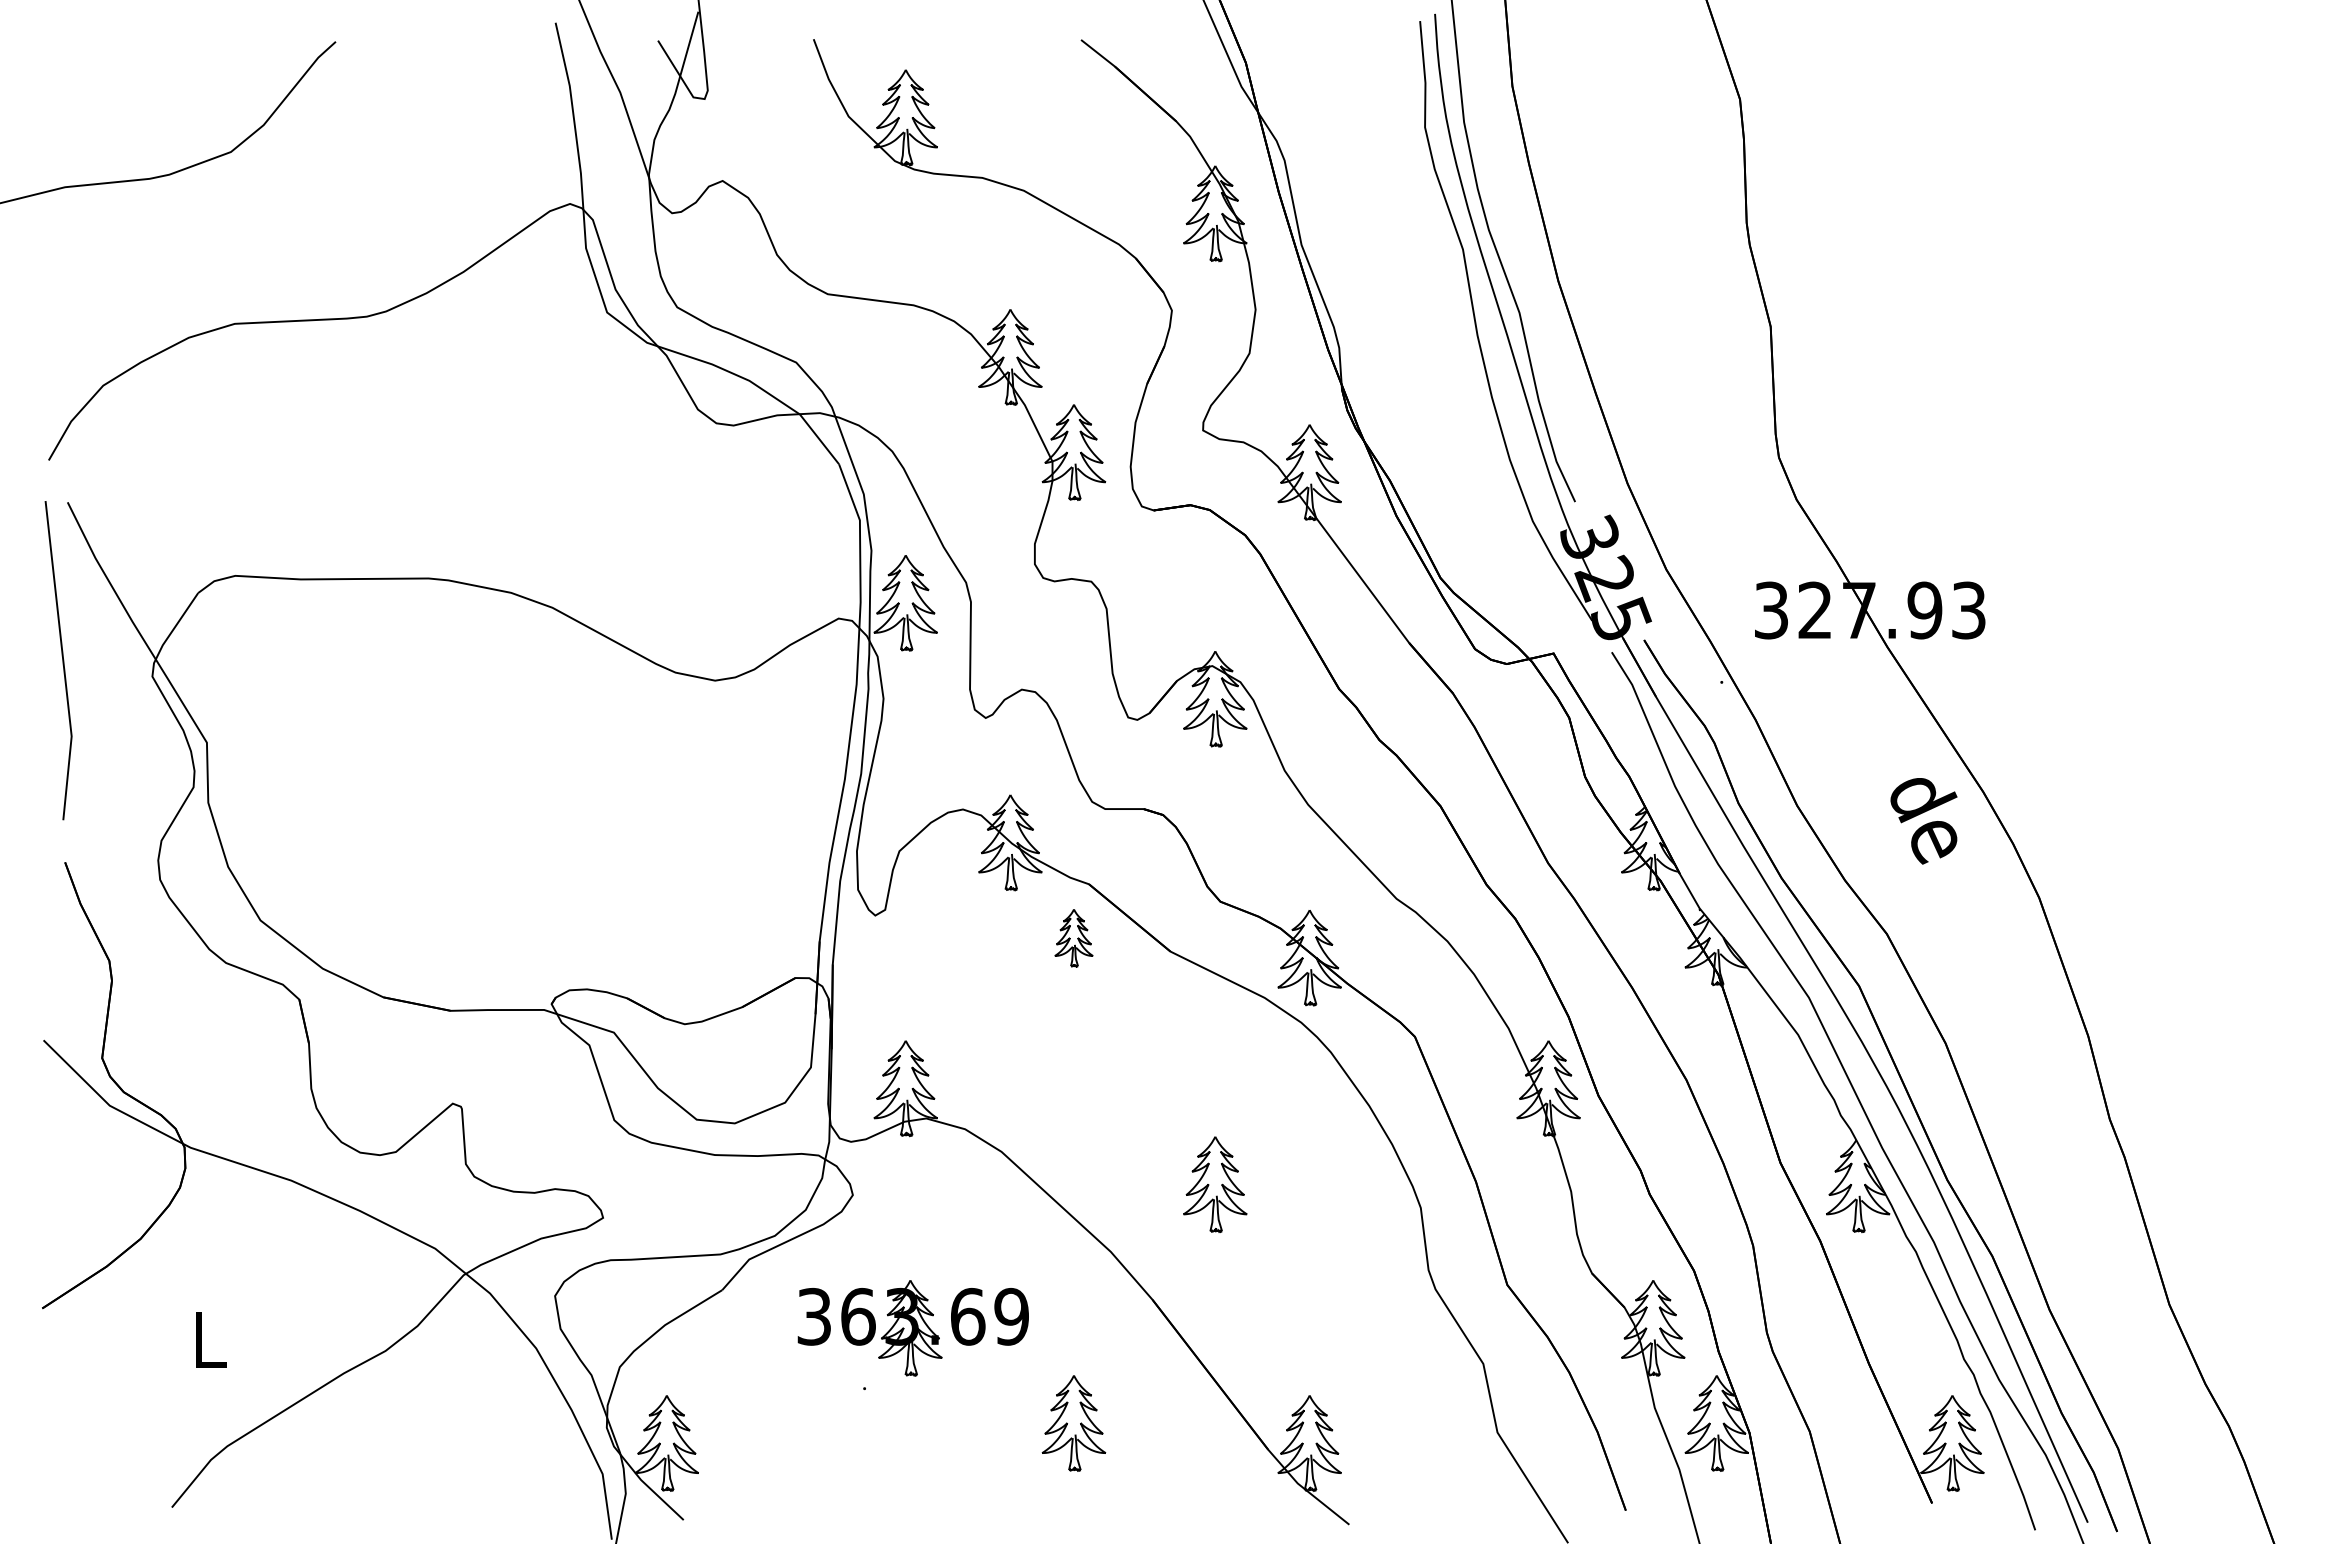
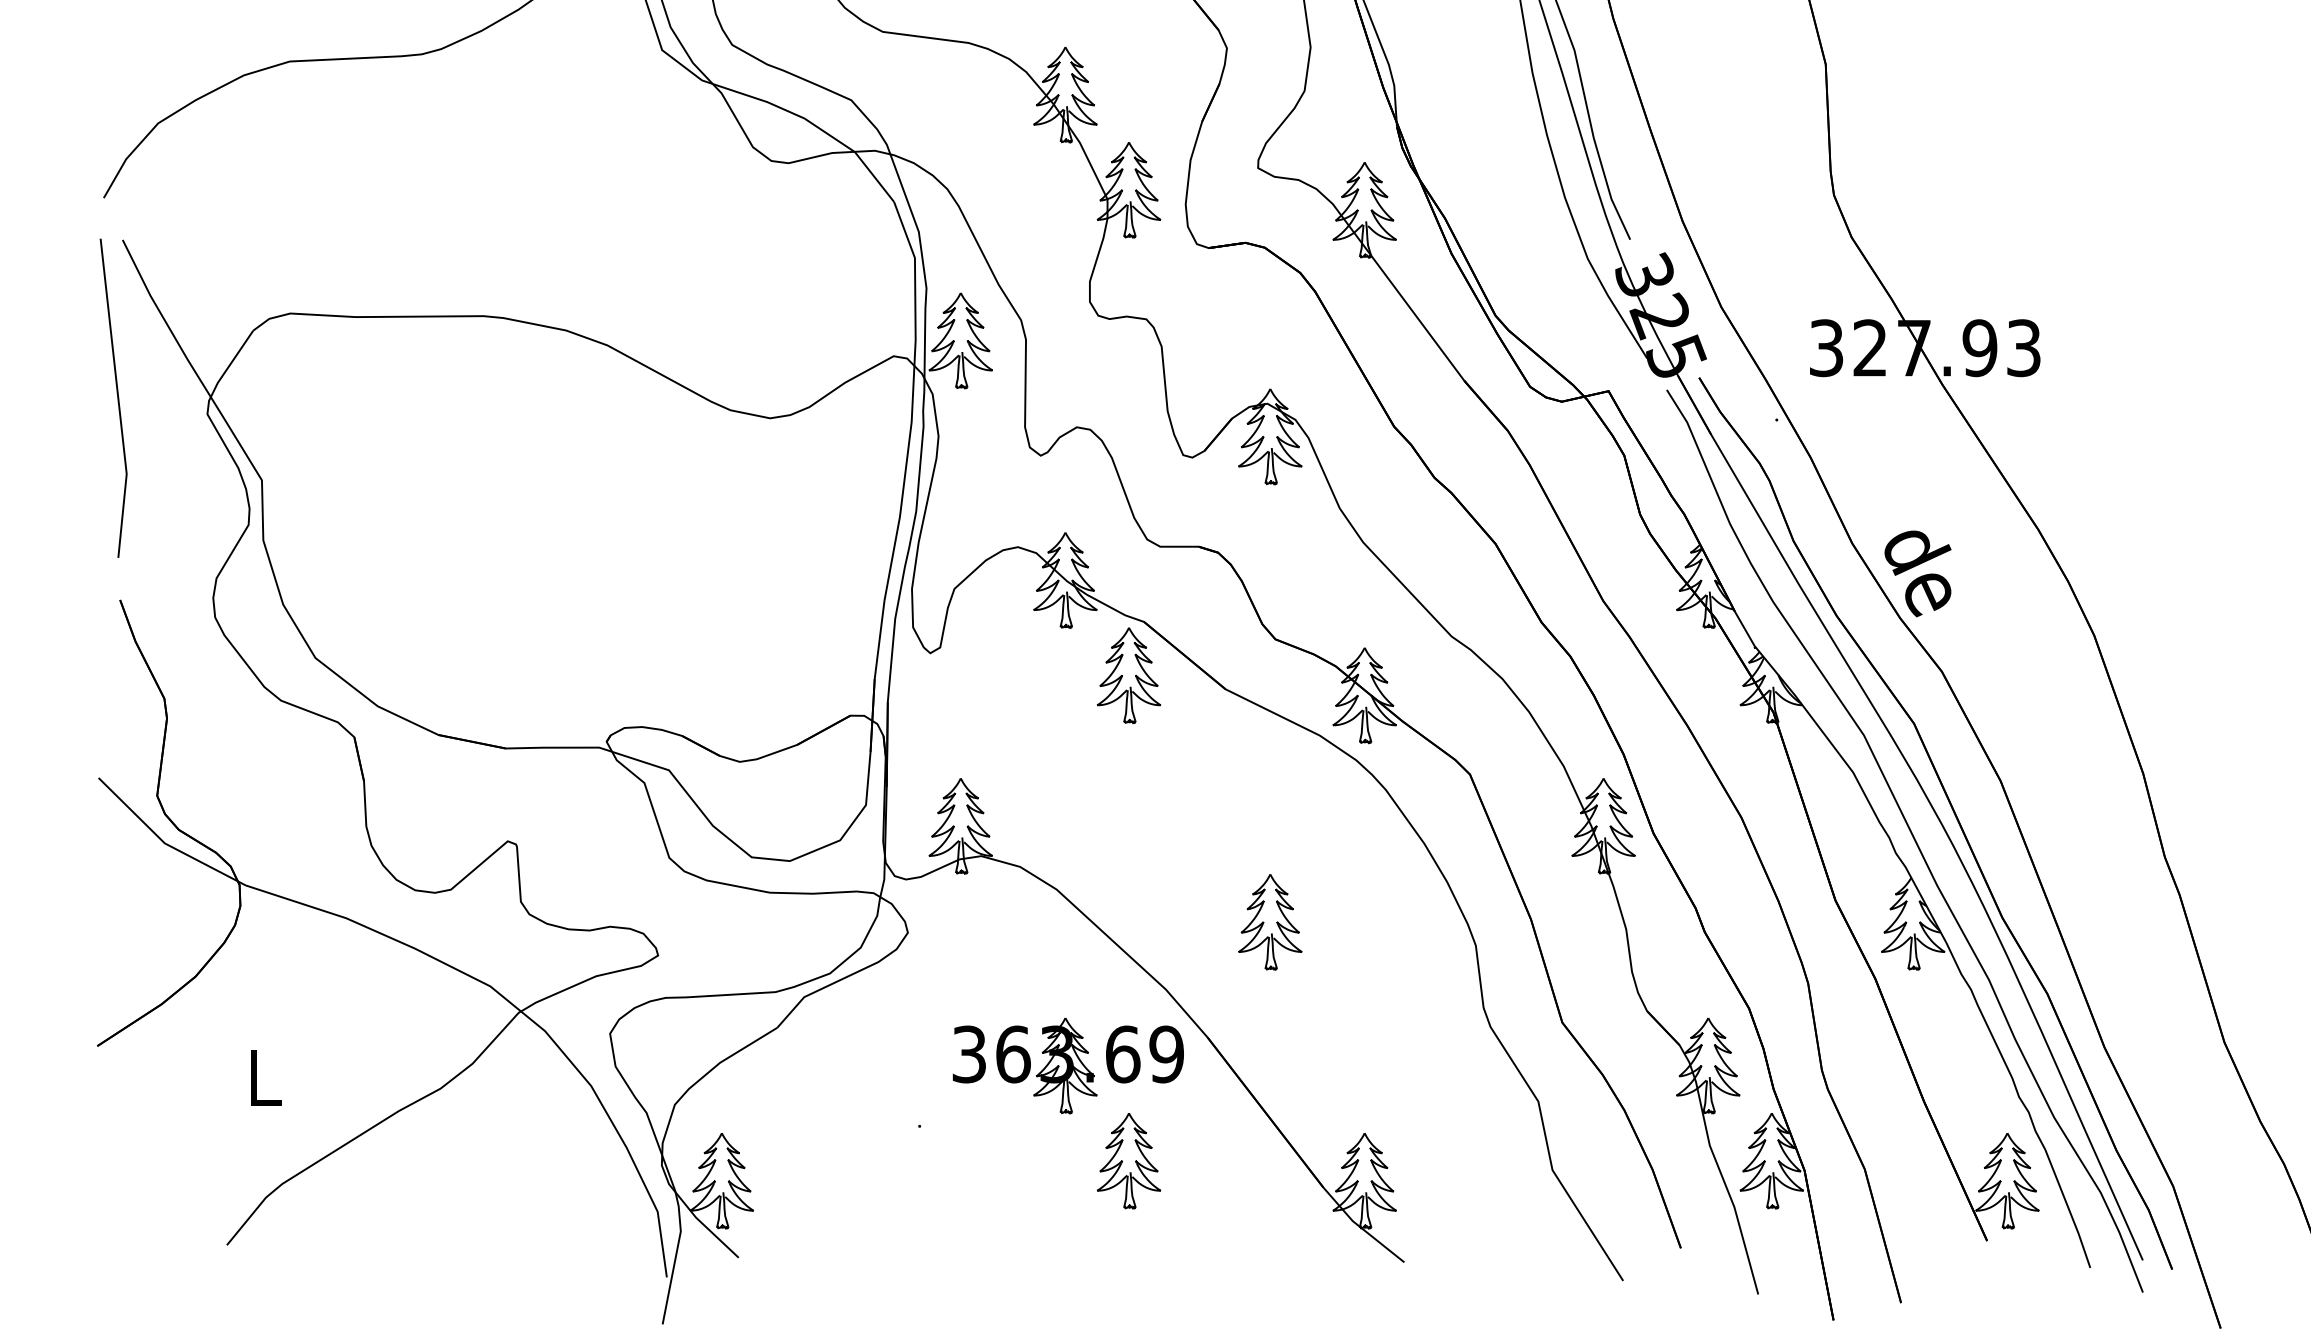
text: (1923, 821) -> (1917, 574), moved
part: (1073, 938) -> (1128, 676), size x1.67
part: (912, 1328) -> (1067, 1066), moved

